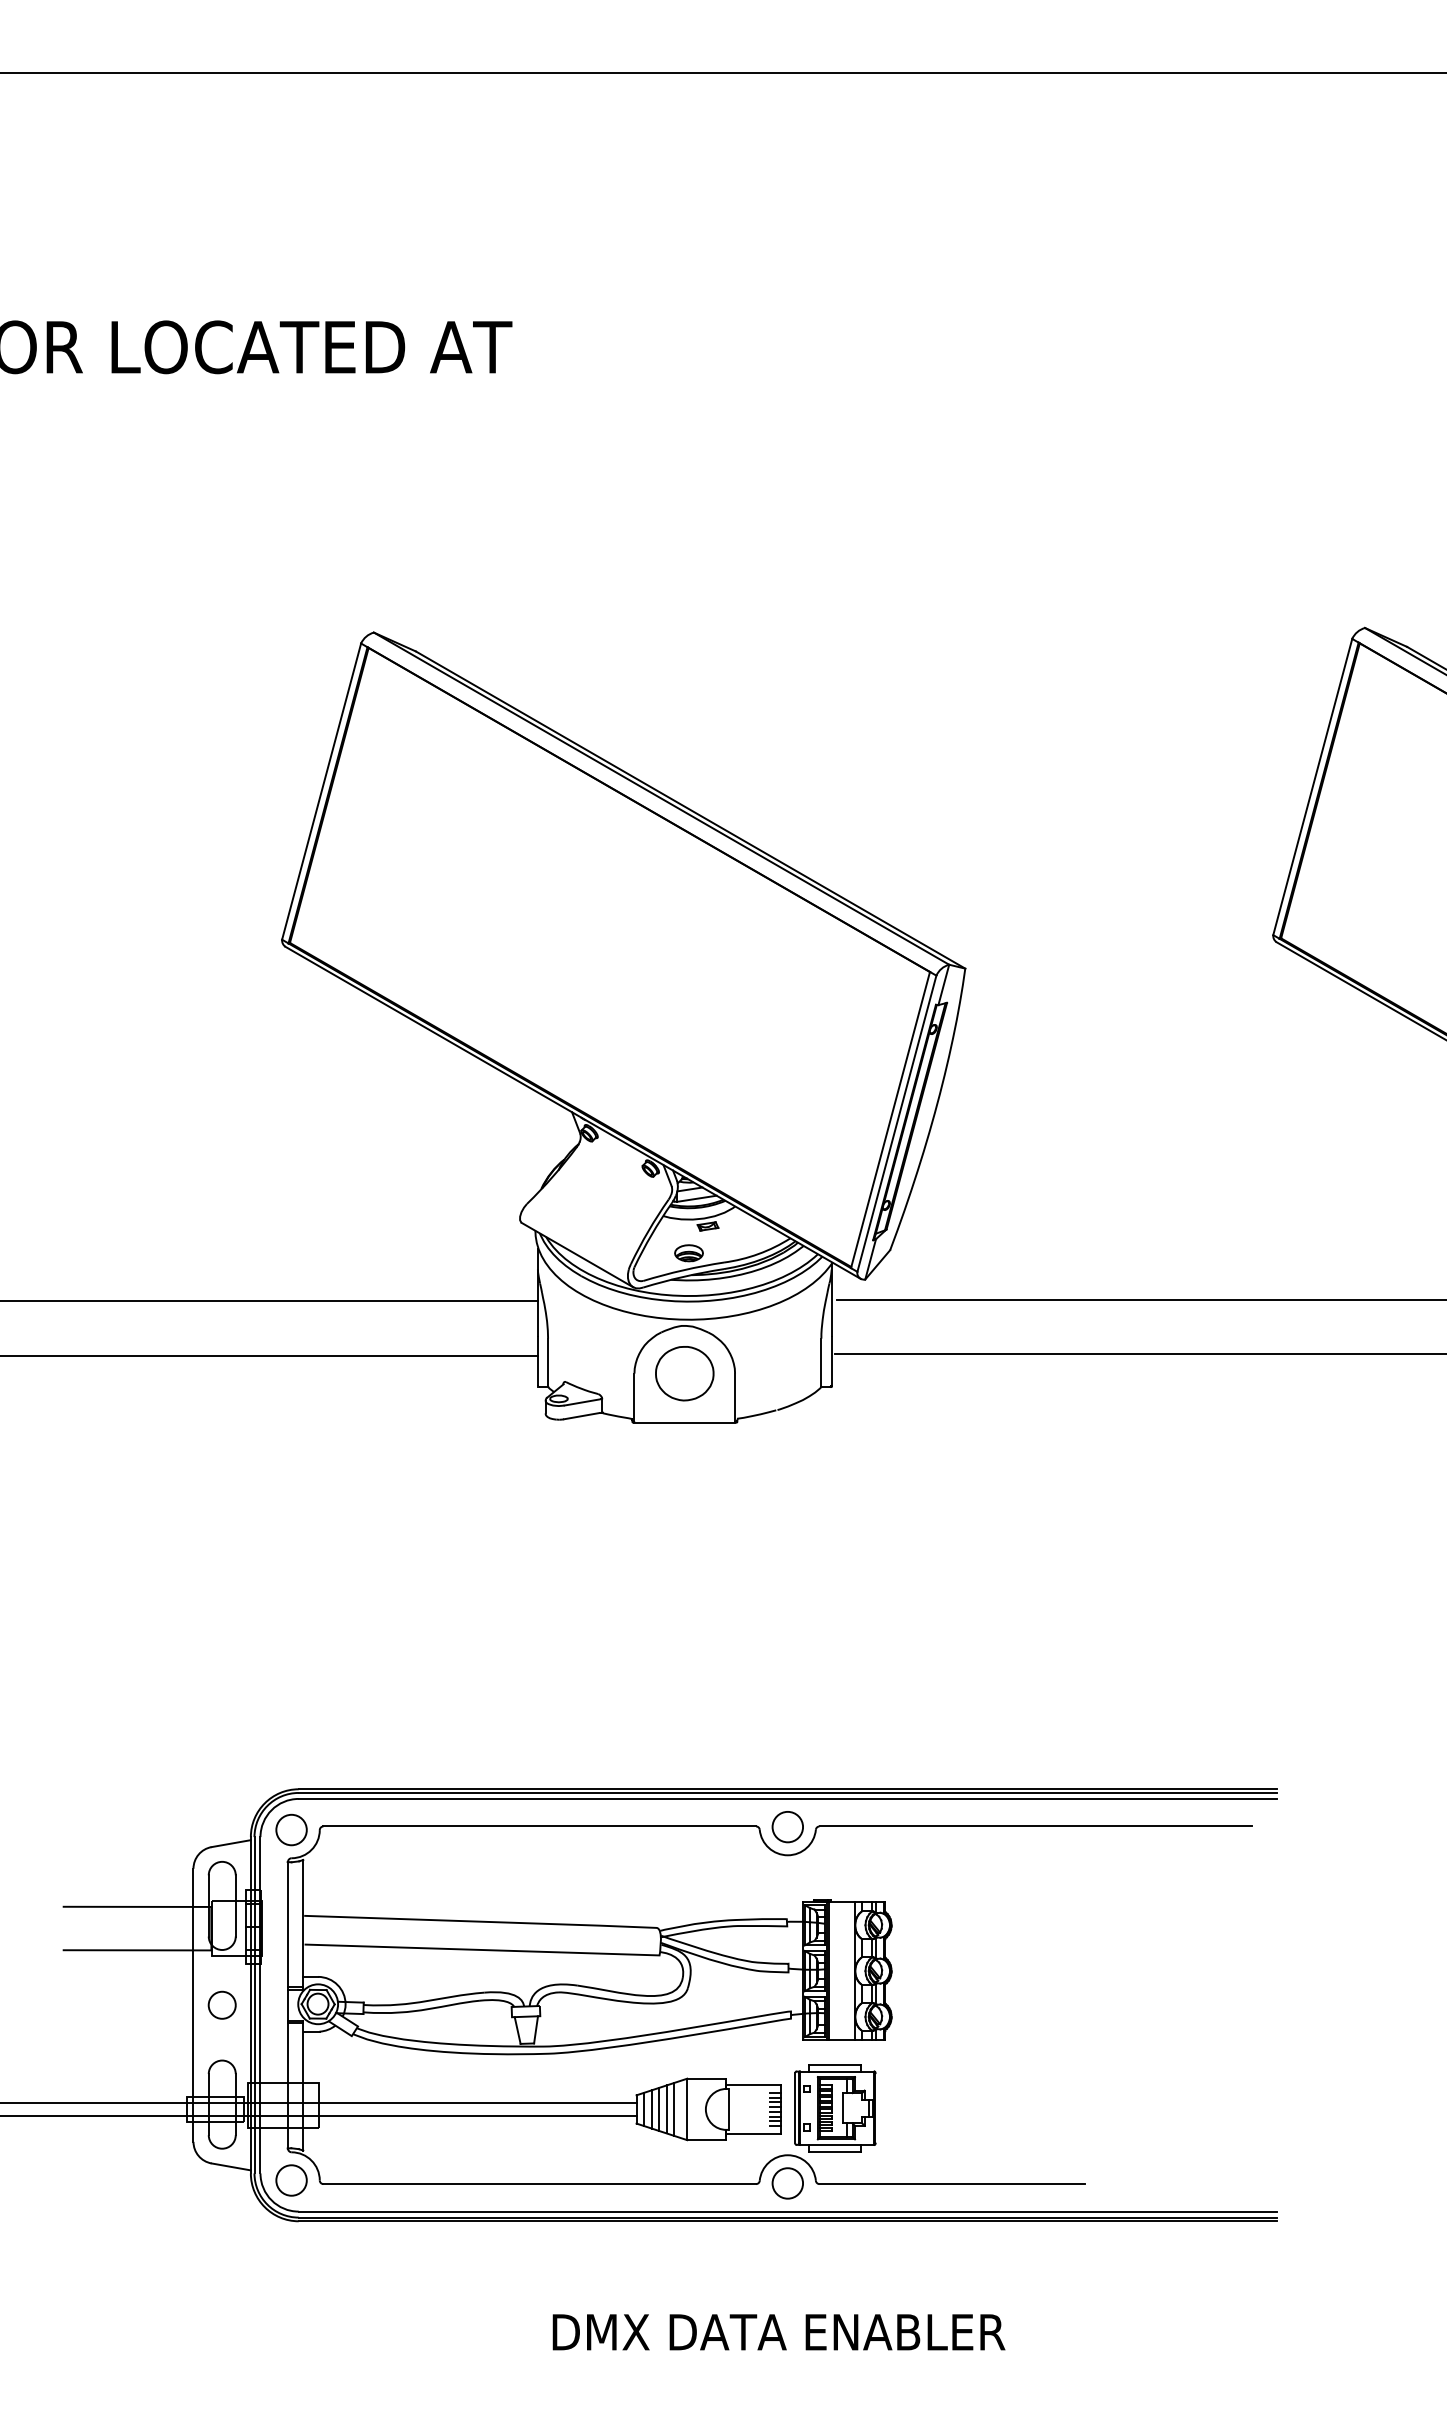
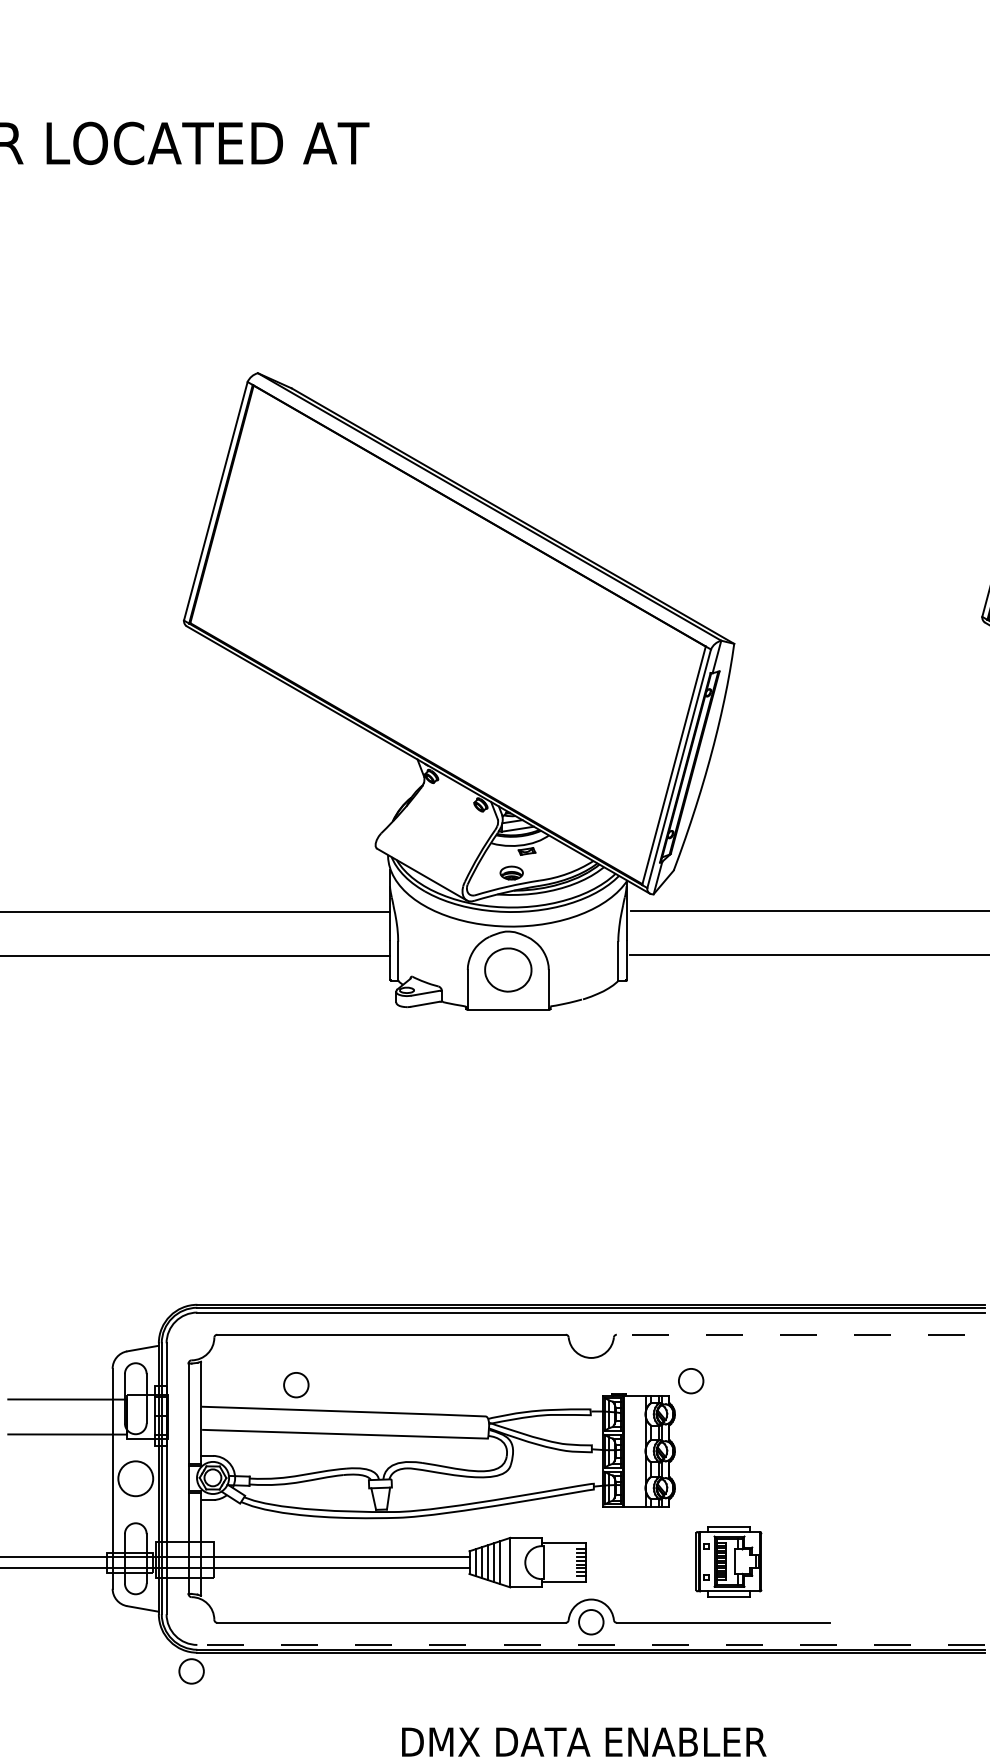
line: (1035, 1826) -> (790, 1334), solid -> dashed
circle: (787, 1827) -> (690, 1381), moved
circle: (291, 1829) -> (296, 1384), moved
circle: (221, 2004) -> (135, 1478), size x1.6
part: (835, 2108) -> (728, 1561), moved
circle: (291, 2180) -> (191, 1671), moved
line: (787, 2211) -> (591, 1644), solid -> dashed

